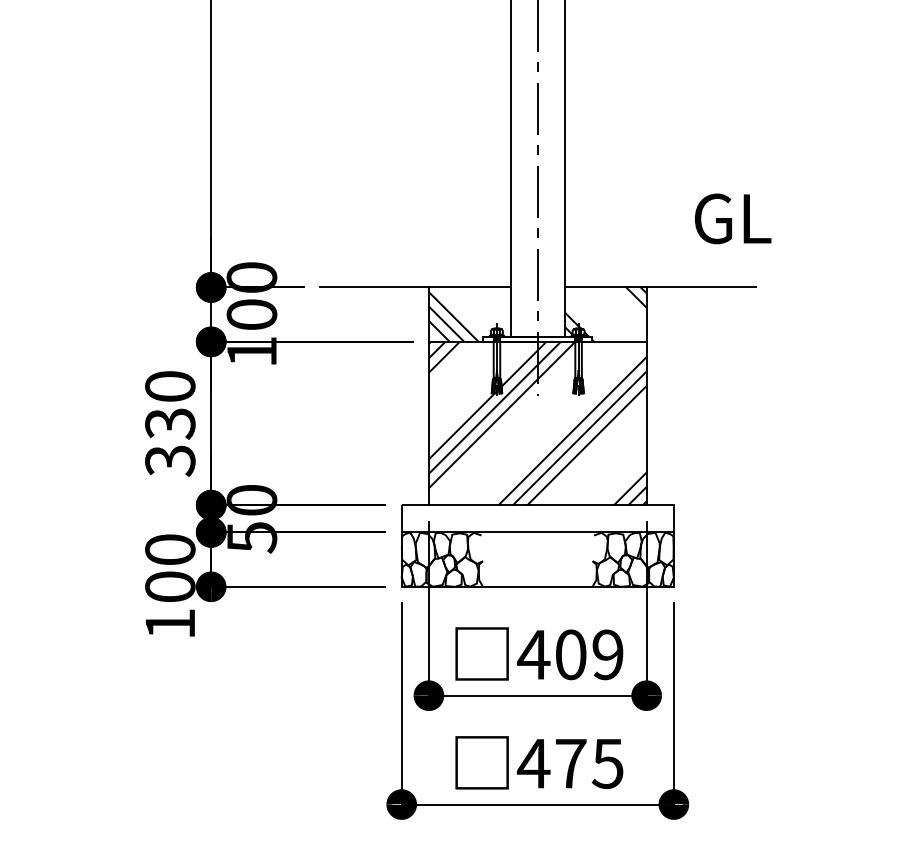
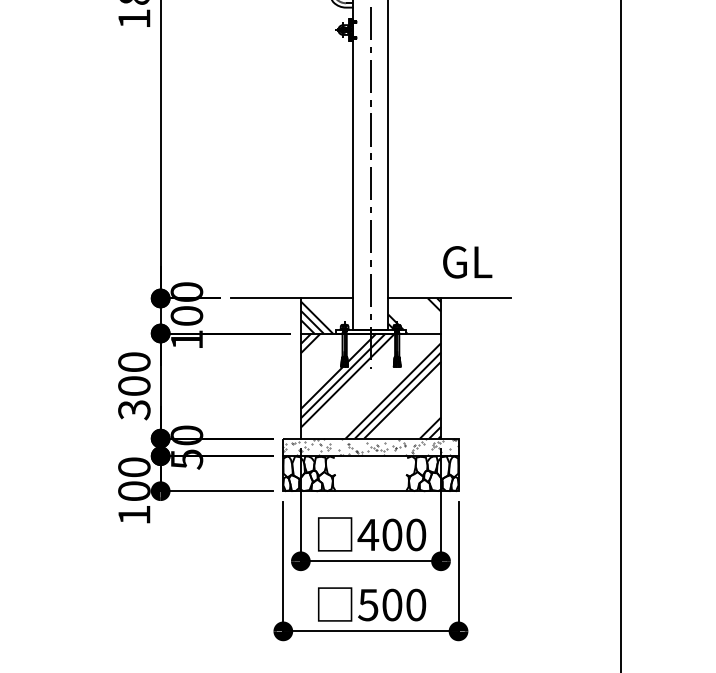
text: (732, 219) -> (467, 262), moved
text: (170, 424) -> (134, 386), 330 -> 300
hatch: (537, 518) -> (370, 447), added
text: (608, 654) -> (416, 534), 409 -> 400
text: (569, 762) -> (391, 604), 475 -> 500

